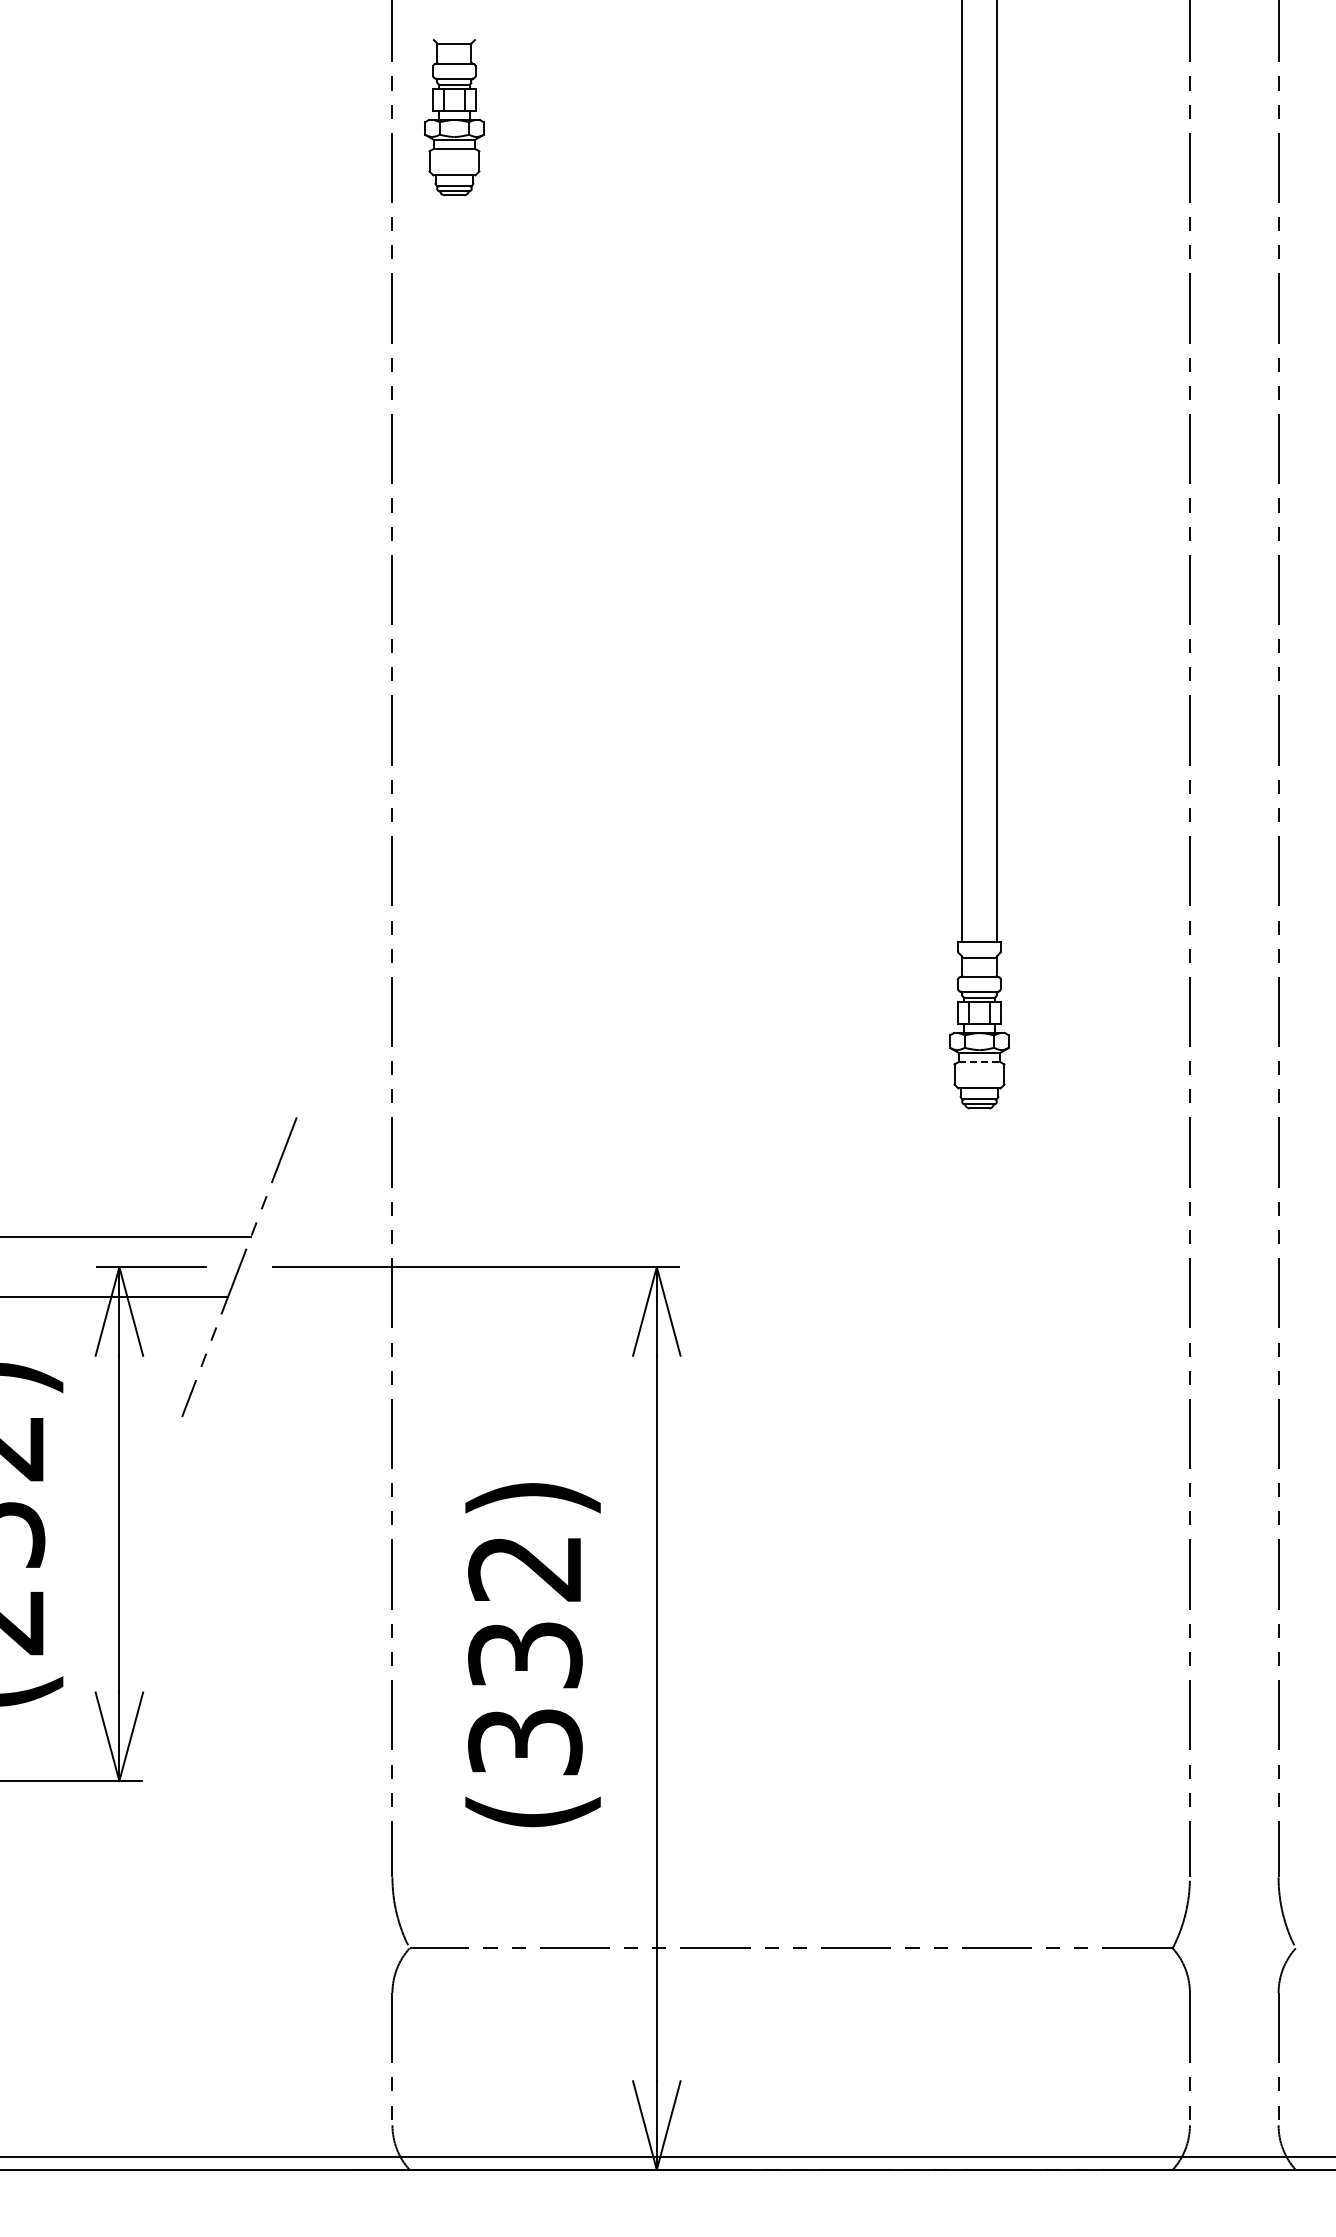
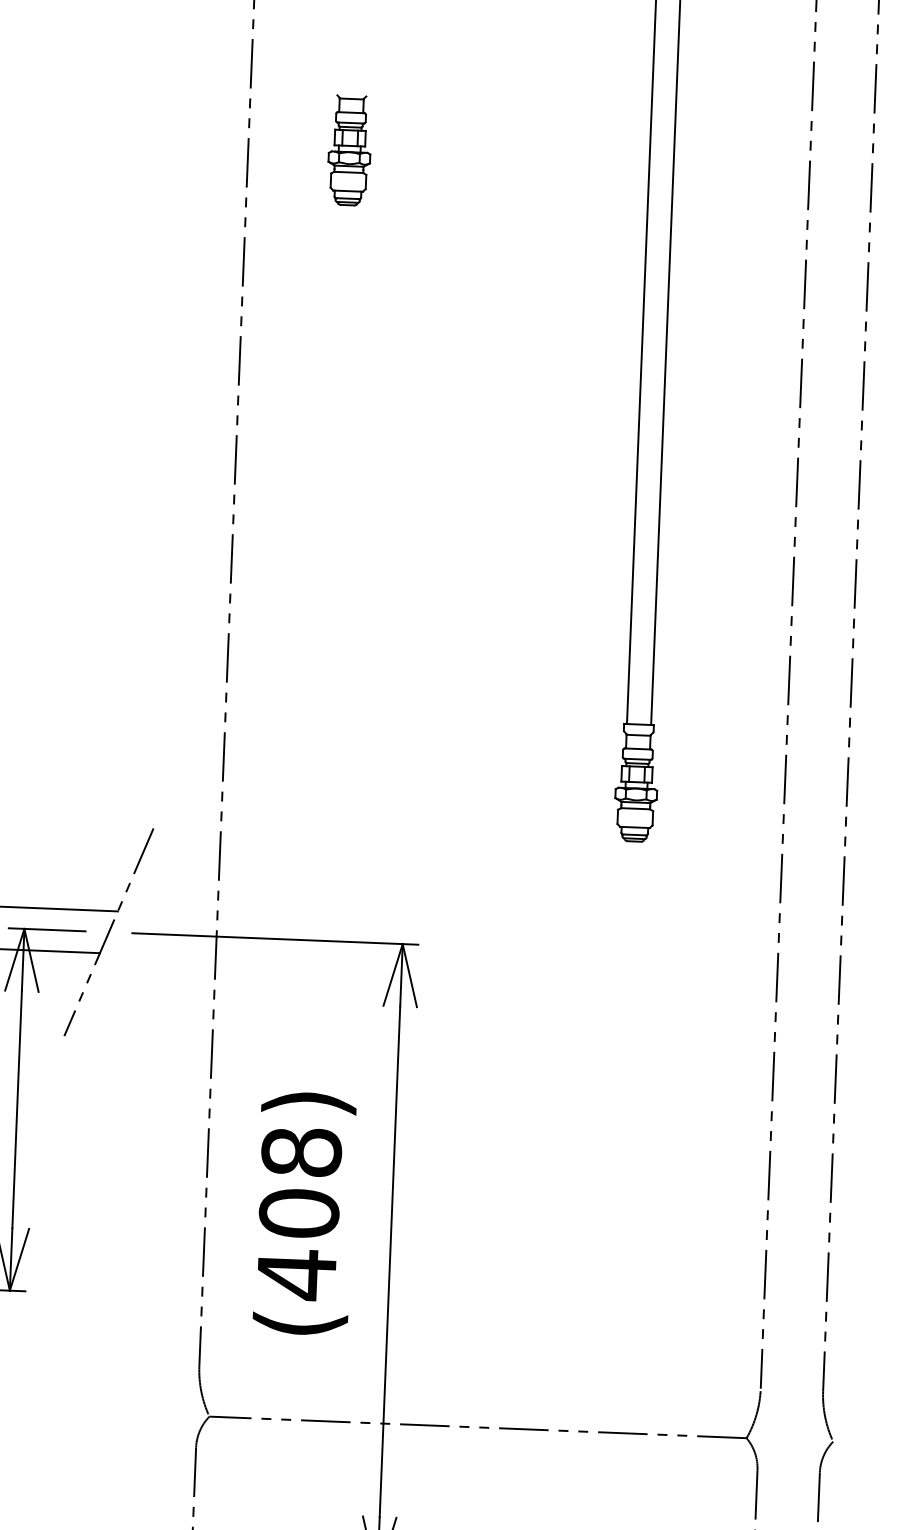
part: (454, 117) -> (349, 150), moved
line: (980, 1061) -> (636, 808), dashed -> solid
text: (525, 1656) -> (299, 1214), (332) -> (408)

